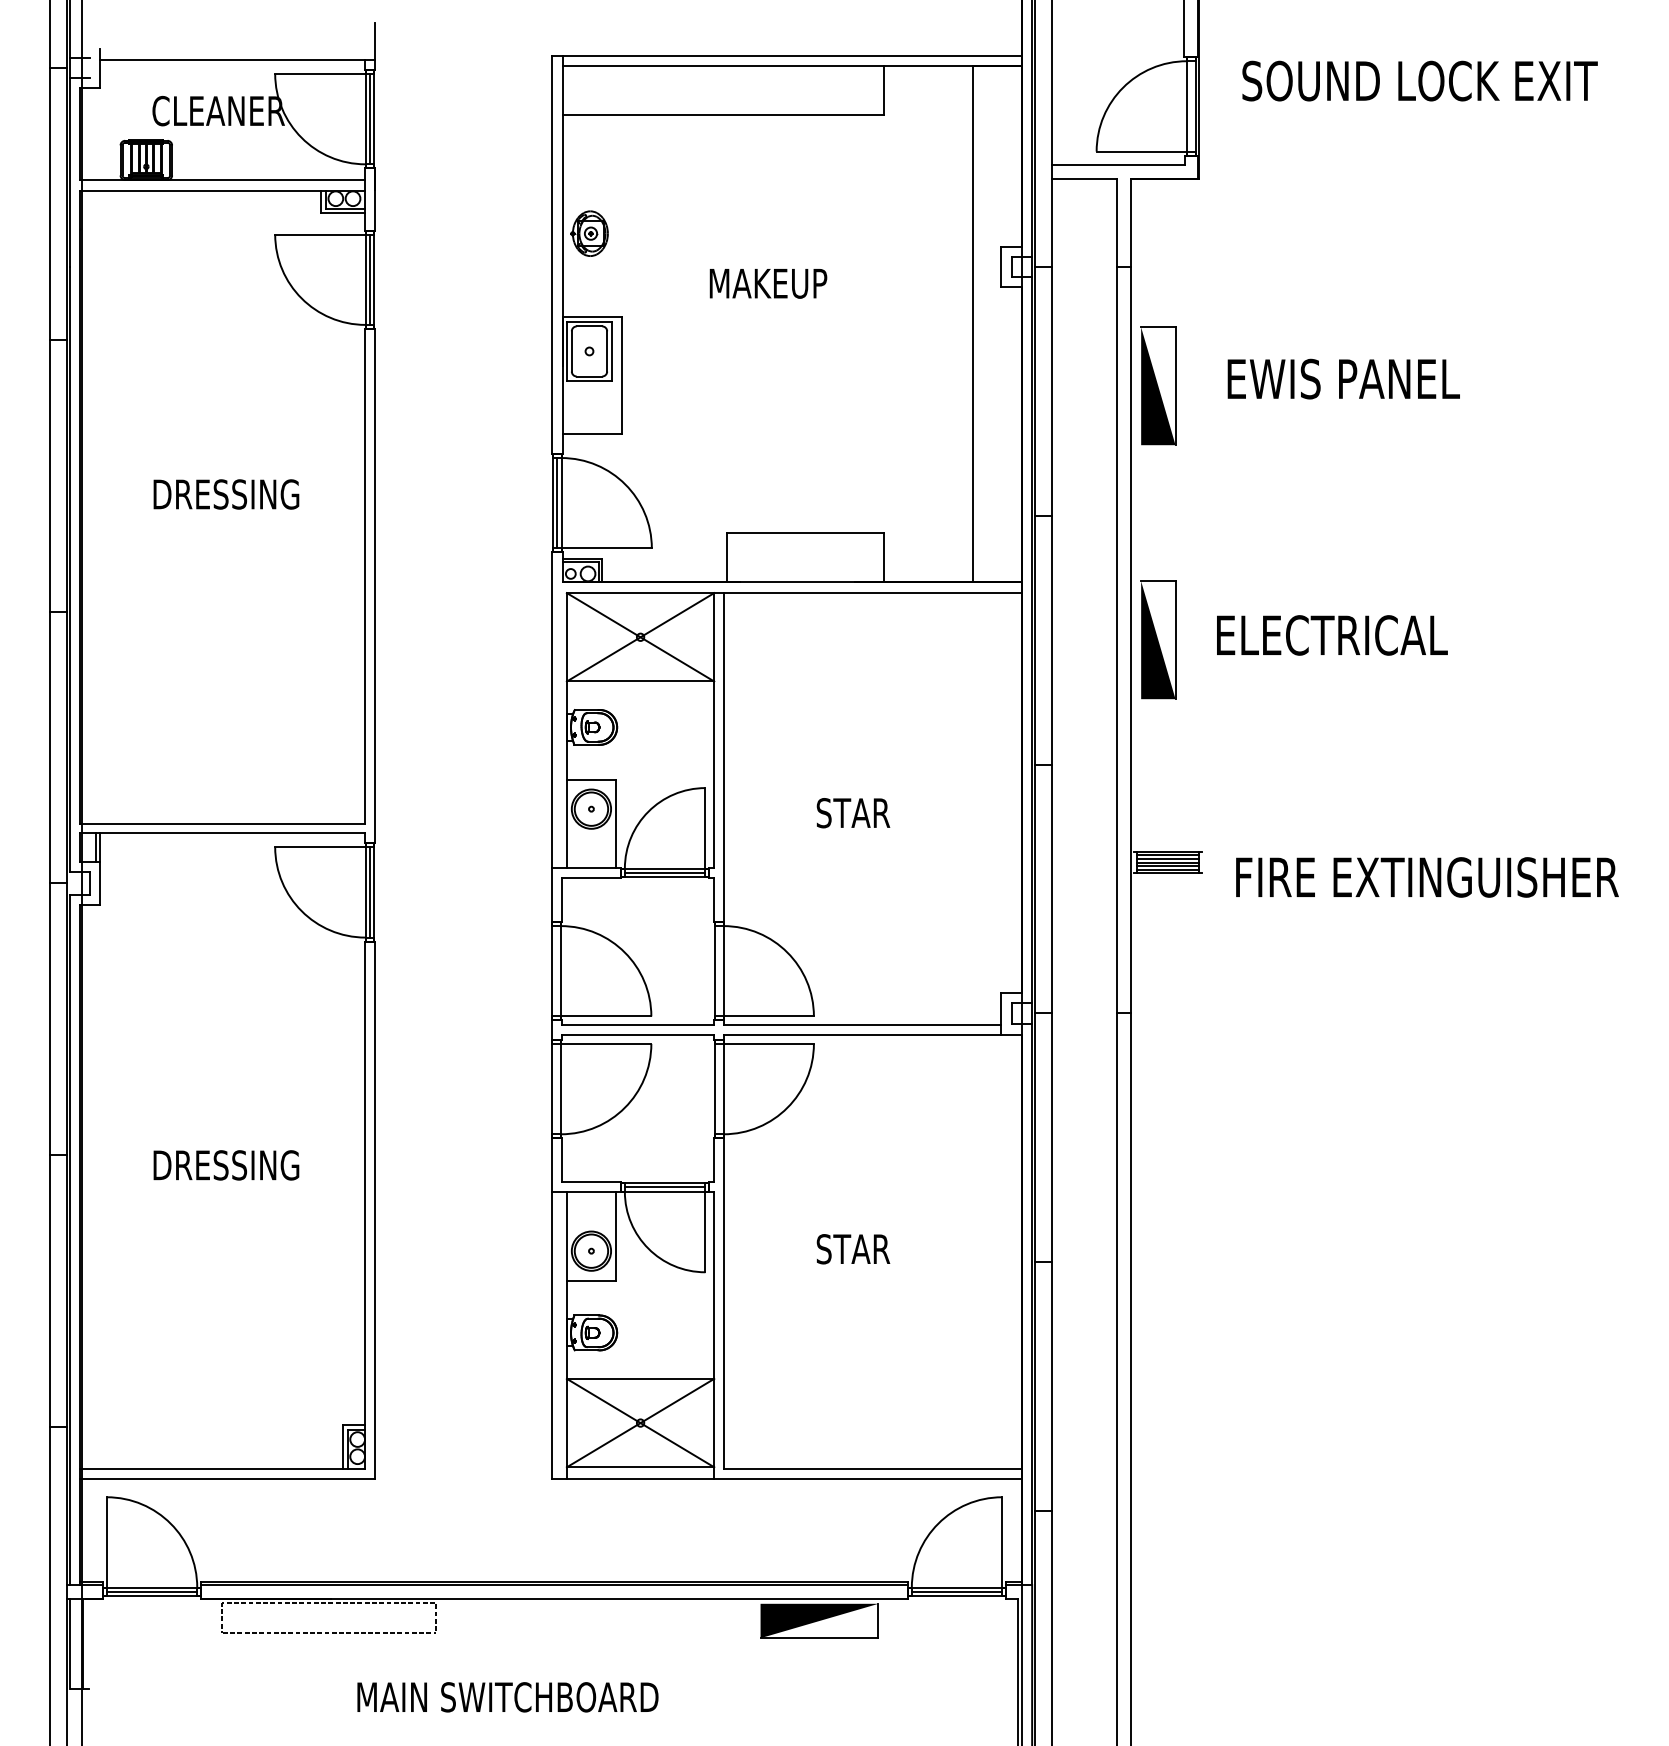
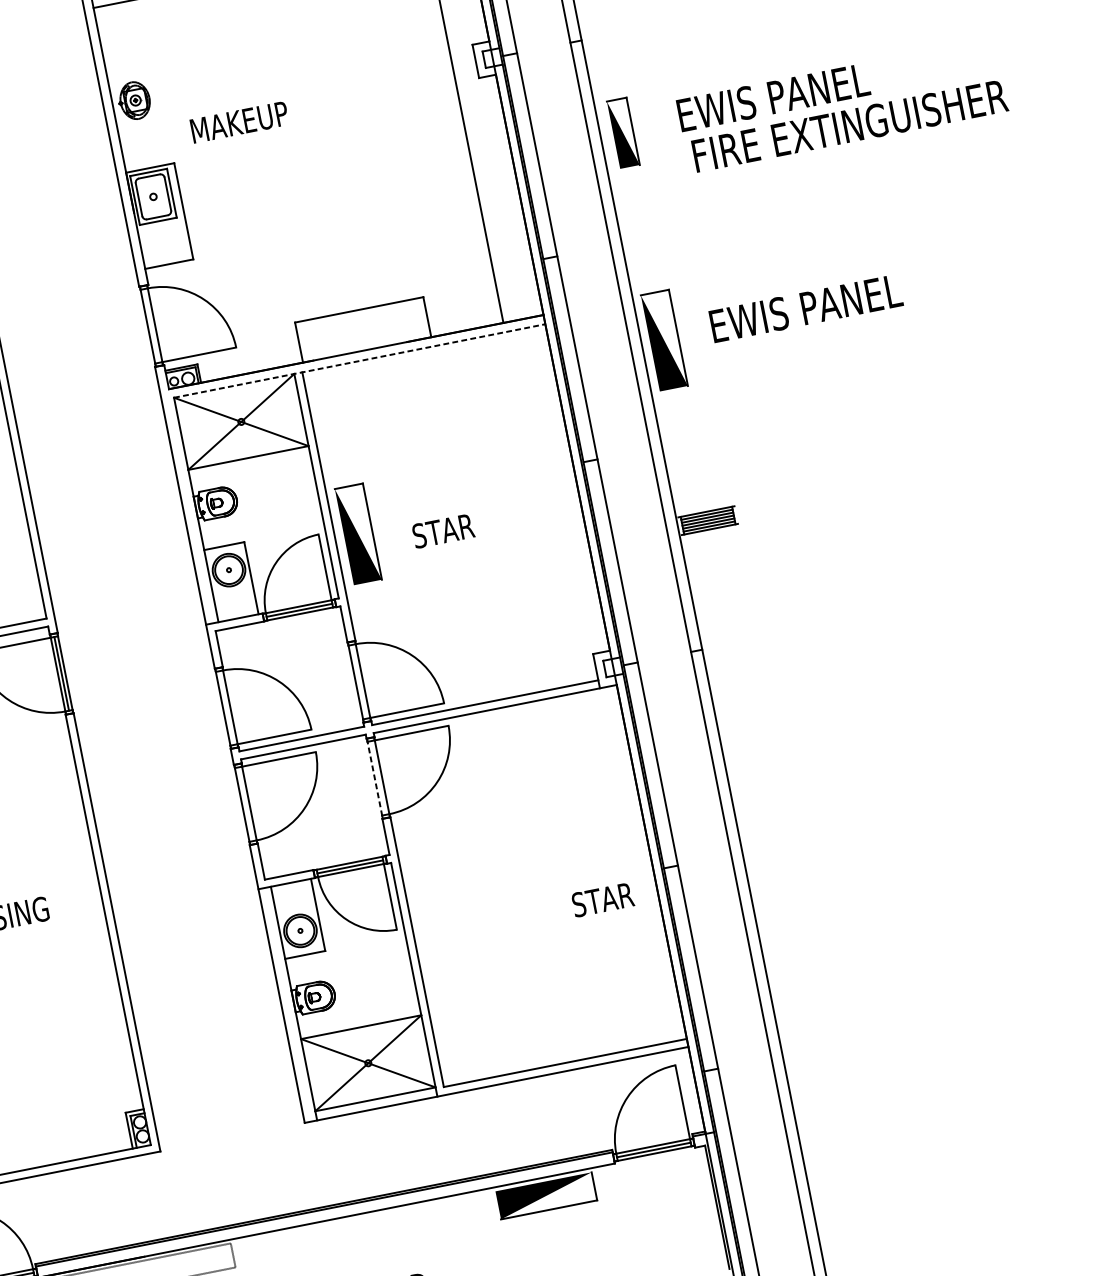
text: (768, 283) -> (239, 122), moved
part: (1158, 385) -> (623, 132), size x0.7
line: (557, 503) -> (151, 326), removed
line: (794, 593) -> (359, 361), solid -> dashed
text: (1344, 635) -> (815, 306), ELECTRICAL -> EWIS PANEL
part: (752, 796) -> (358, 533), added
text: (1427, 877) -> (850, 125), moved
line: (714, 1089) -> (374, 779), solid -> dashed
text: (853, 1249) -> (603, 900), moved

